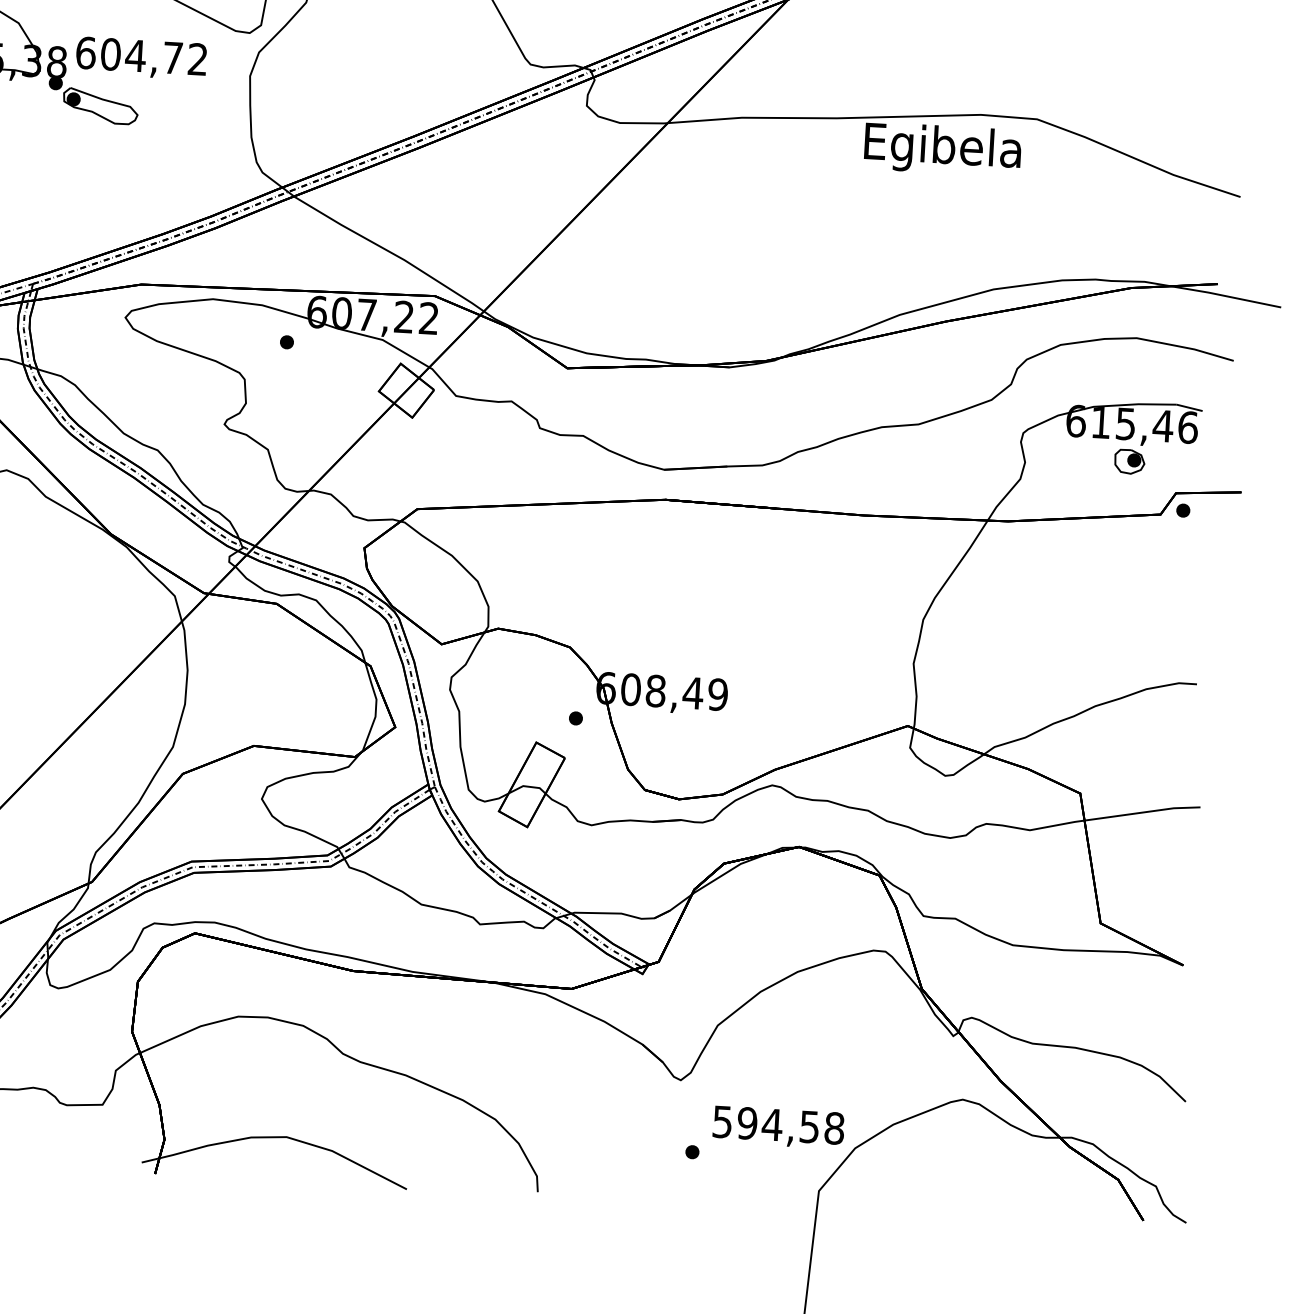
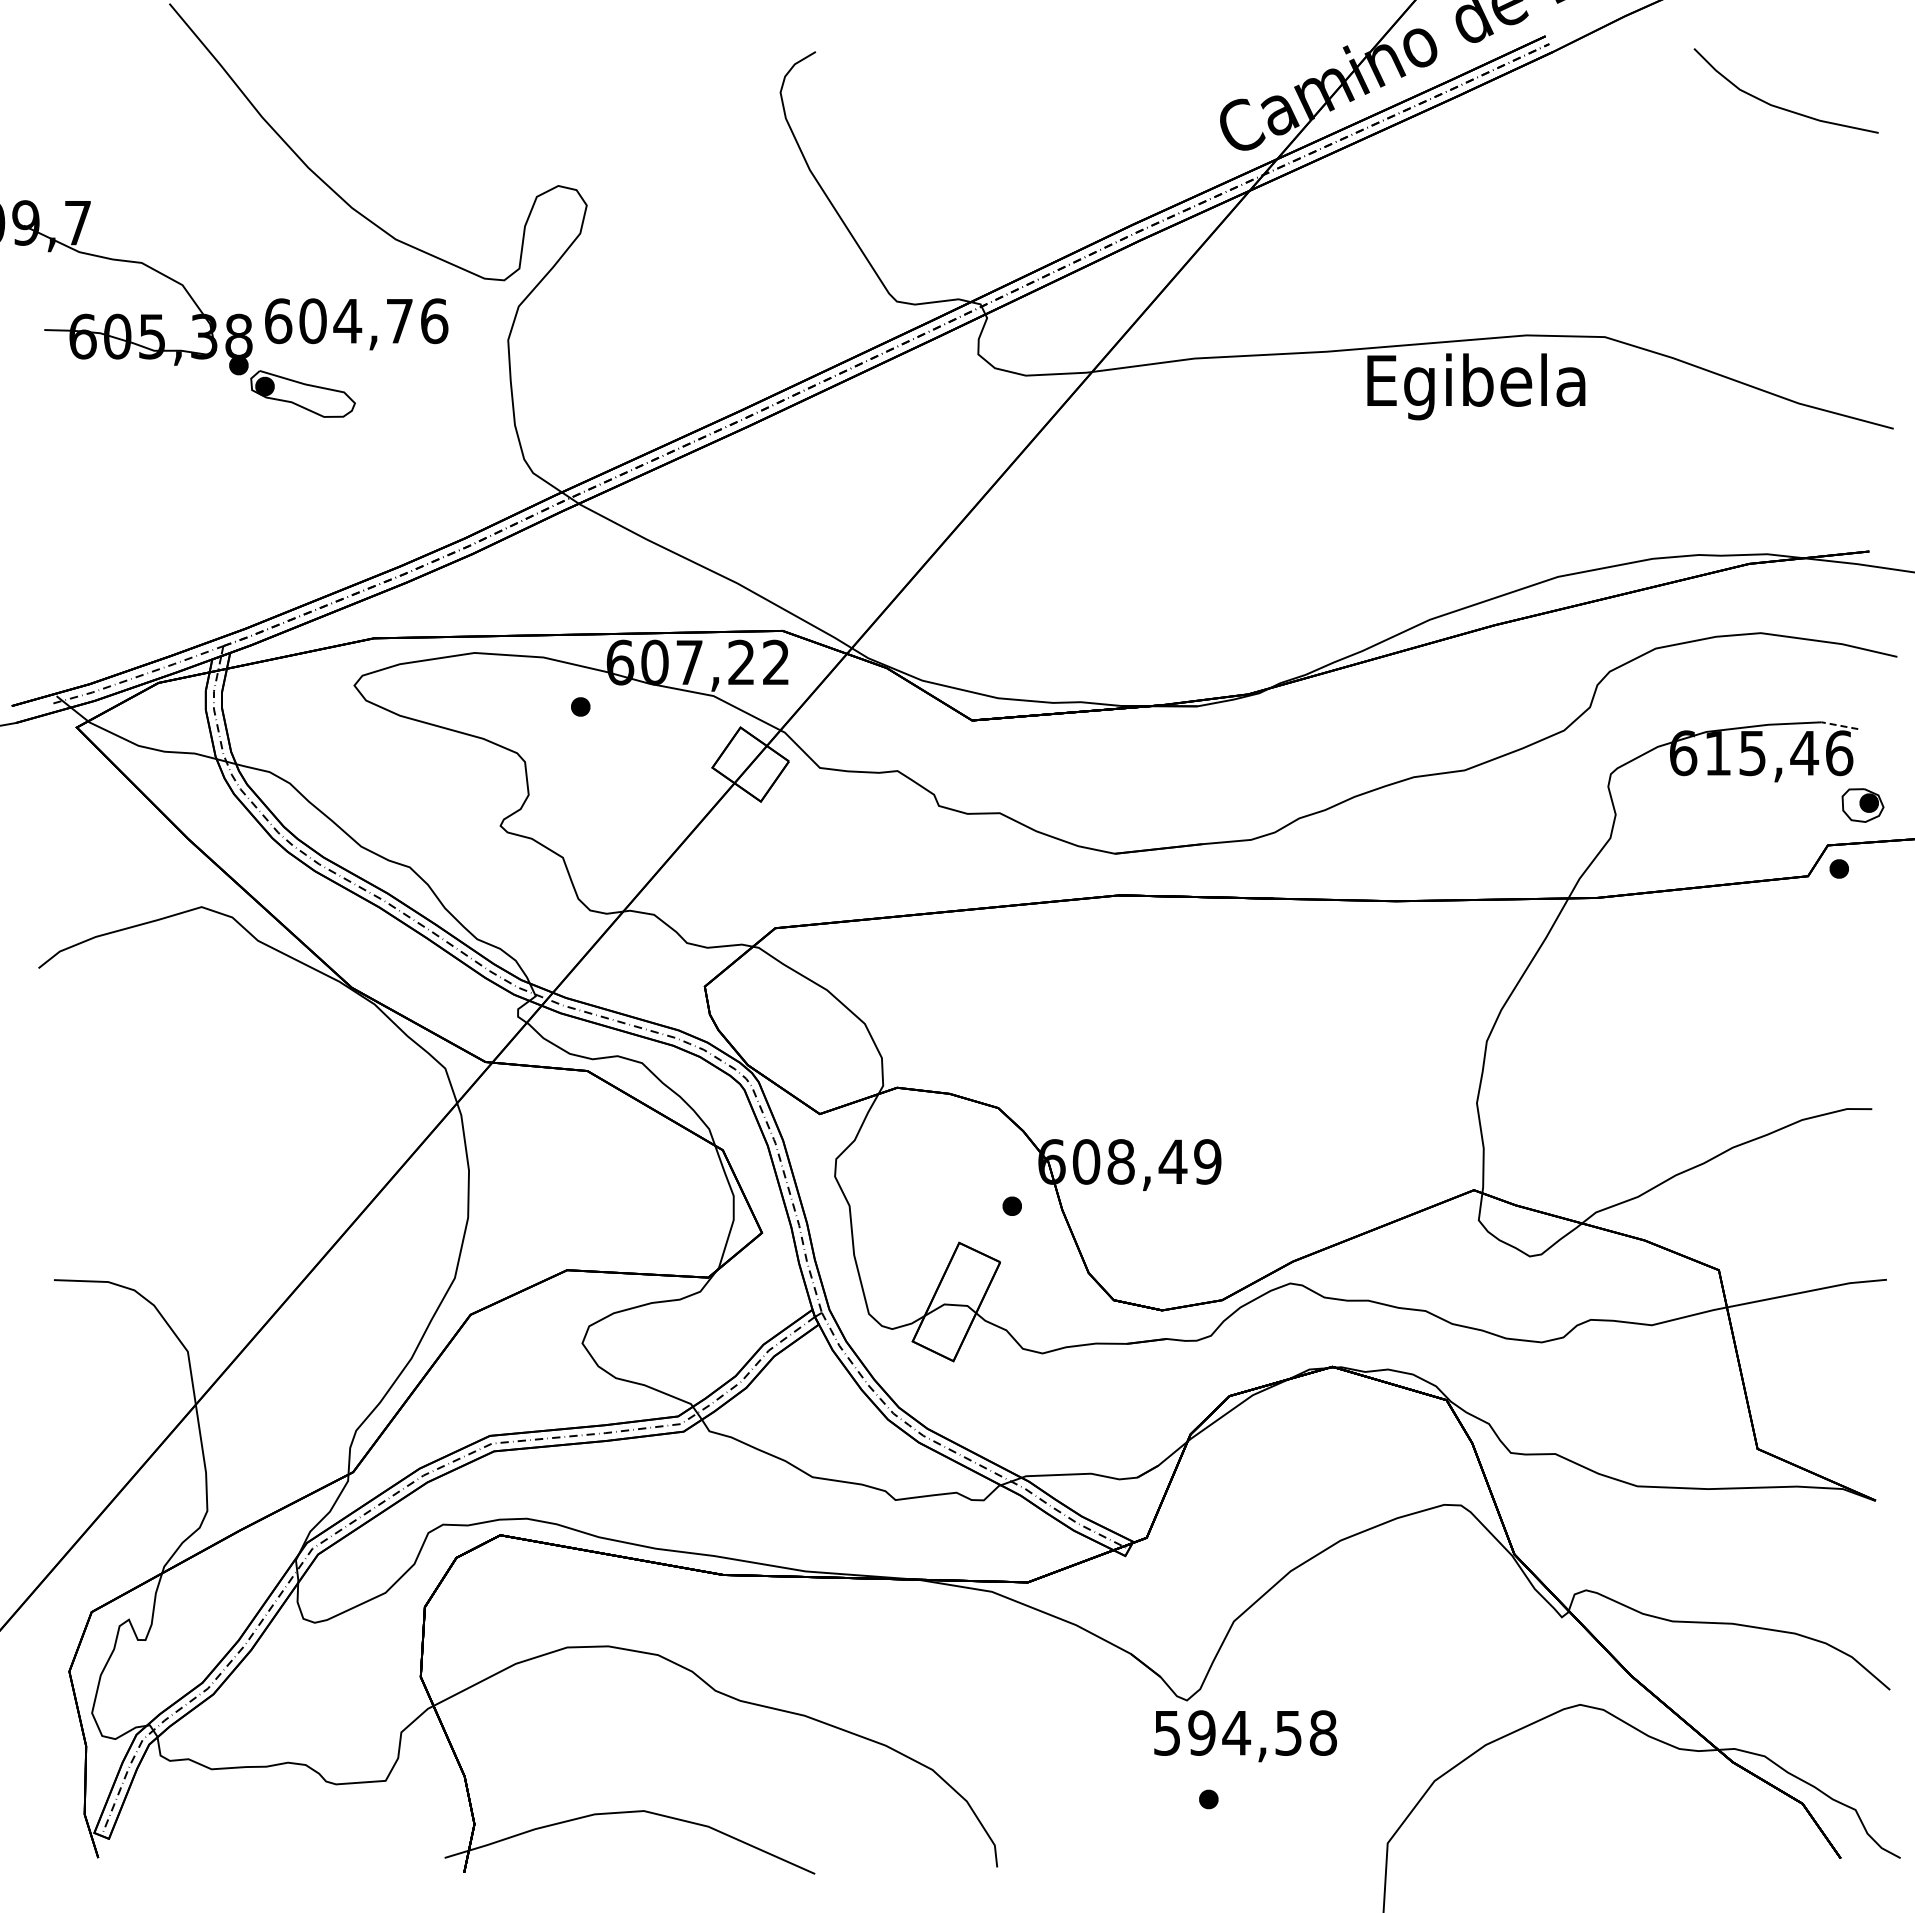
text: (197, 59) -> (434, 321), 604,72 -> 604,76
line: (1189, 407) -> (1839, 725), solid -> dashed
part: (1129, 461) -> (1862, 805), moved
text: (778, 1127) -> (1245, 1736), moved

